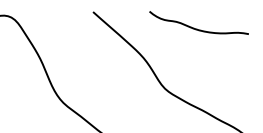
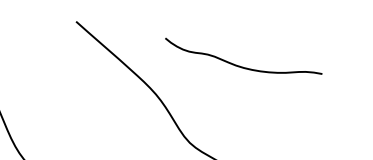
curve: (197, 28) -> (241, 65), moved

